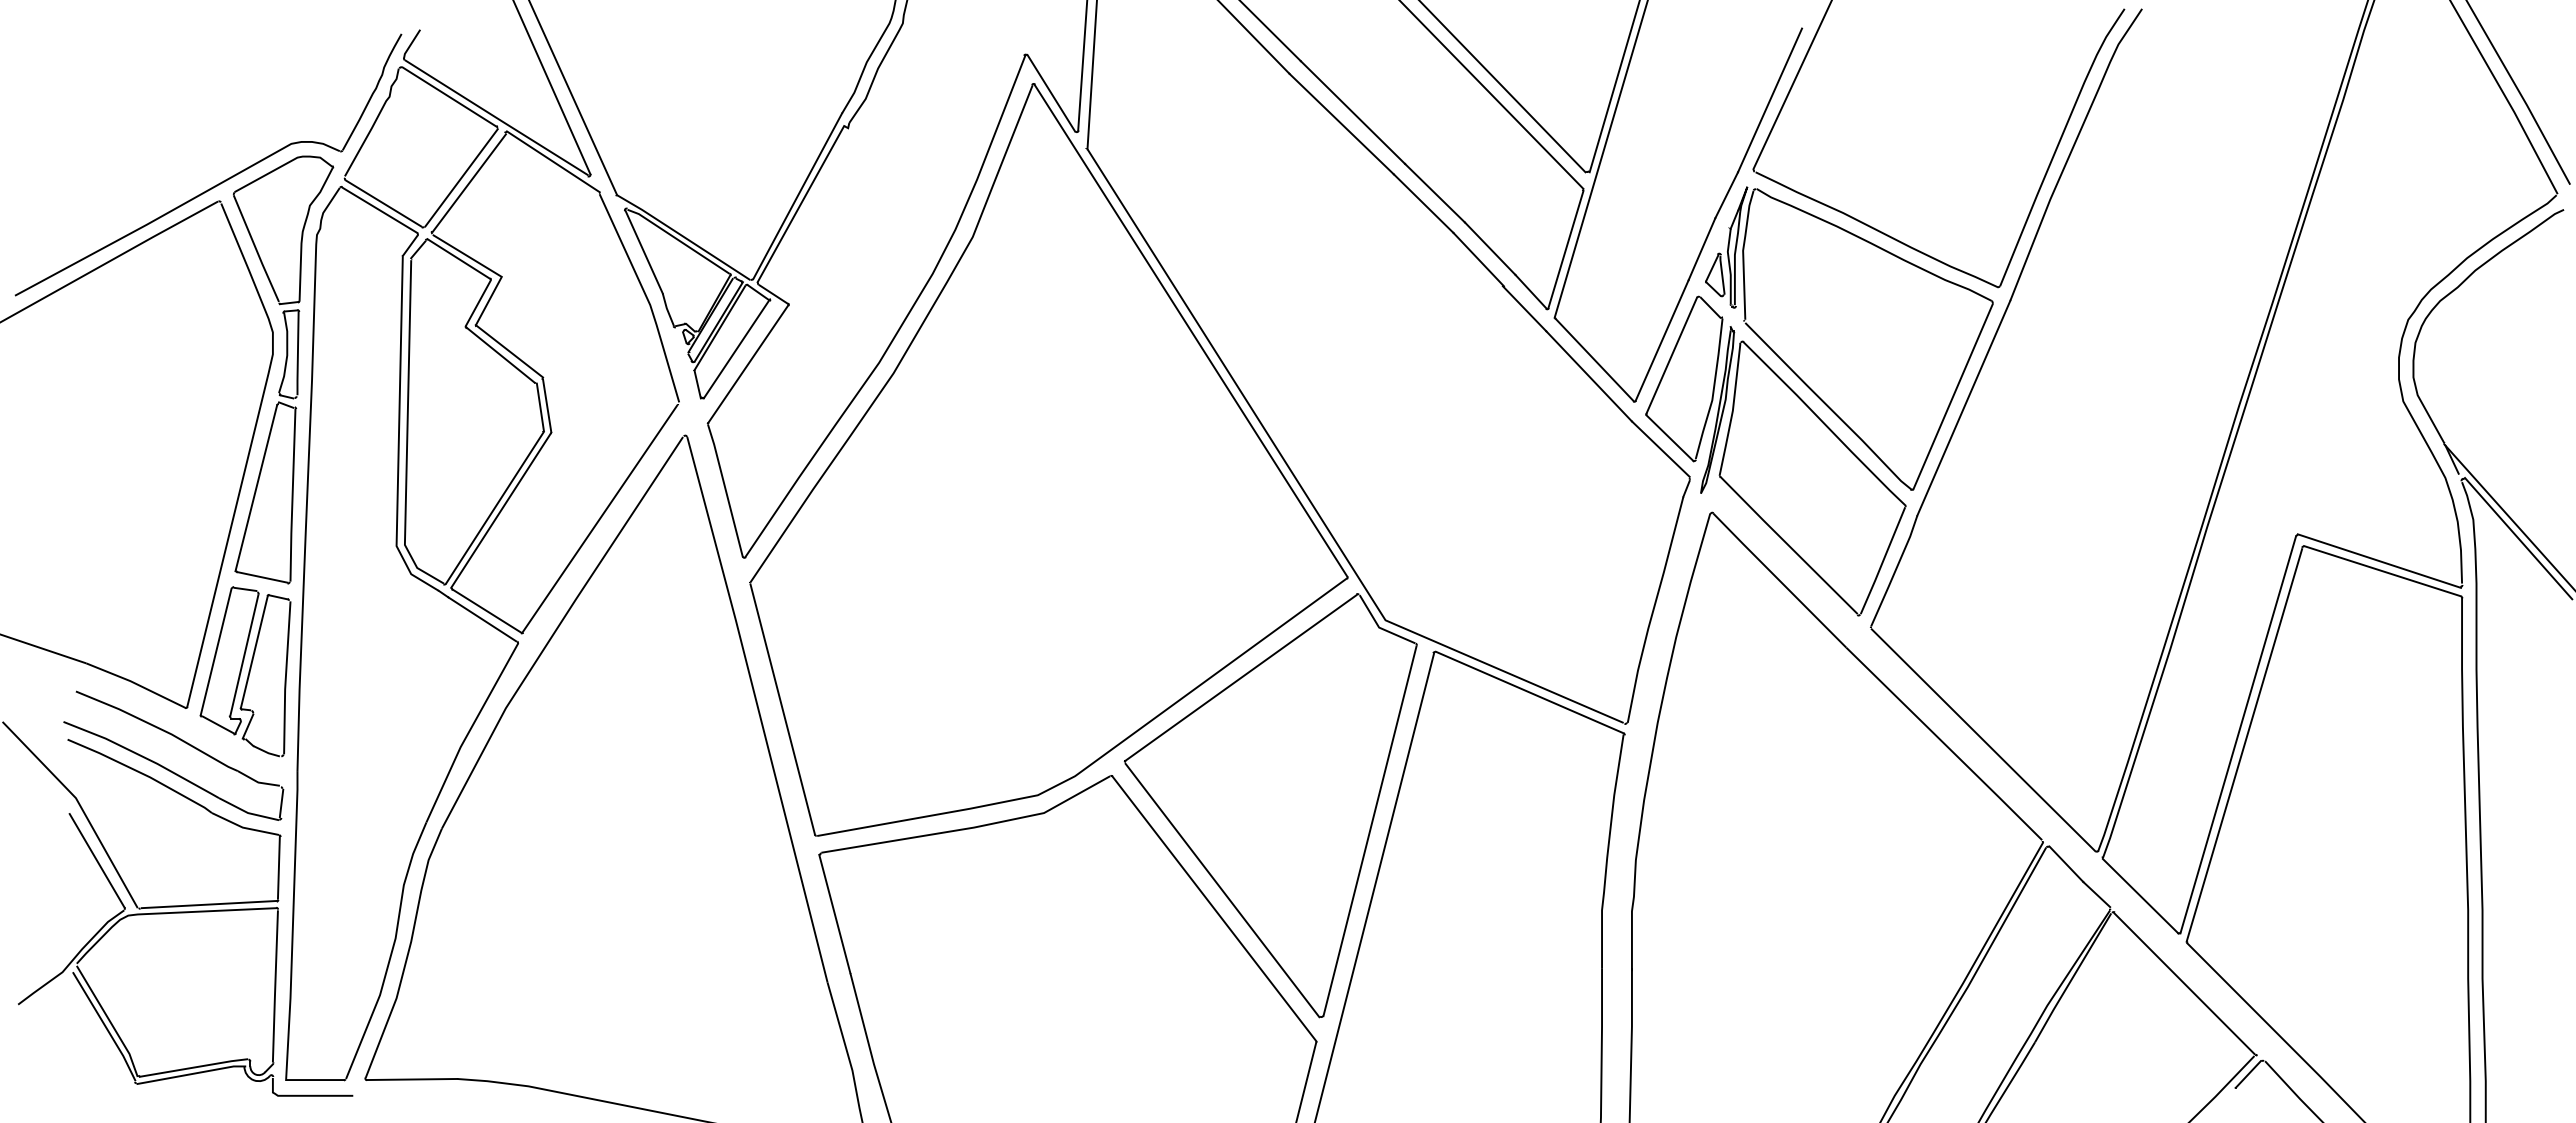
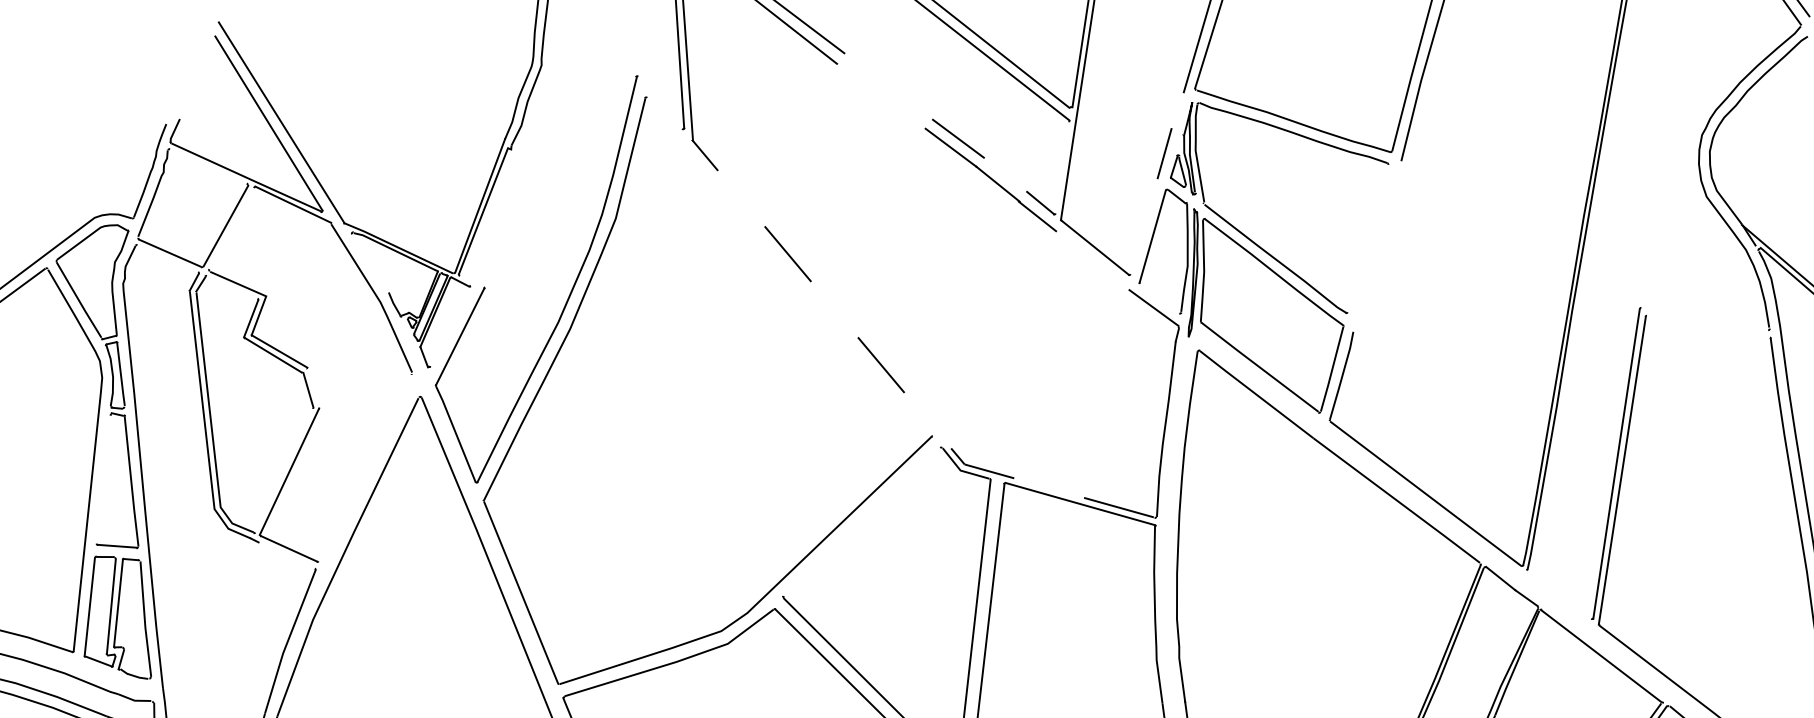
line: (1051, 93) -> (660, 102), removed
line: (448, 96) -> (207, 166), removed
line: (1352, 112) -> (888, 86), removed
line: (1341, 123) -> (881, 95), removed
line: (468, 182) -> (231, 228), removed
line: (1726, 195) -> (1177, 110), removed
line: (379, 209) -> (167, 258), removed
line: (1489, 248) -> (1004, 174), removed
line: (1565, 249) -> (1062, 167), removed
line: (643, 251) -> (370, 262), removed
line: (458, 259) -> (231, 287), removed
line: (773, 294) -> (472, 281), removed
line: (1190, 330) -> (788, 266), removed
line: (1661, 340) -> (1143, 226), removed
line: (735, 349) -> (449, 327), removed
line: (1588, 376) -> (1092, 260), removed
line: (1952, 396) -> (1367, 238), removed
line: (547, 405) -> (313, 388), removed
line: (1963, 407) -> (1377, 246), removed
line: (1669, 438) -> (1159, 299), removed
line: (256, 488) -> (103, 480), removed
line: (1305, 494) -> (891, 378), solid -> dashed
line: (494, 507) -> (284, 470), removed
line: (599, 518) -> (364, 467), removed
line: (2379, 560) -> (1704, 318), removed
line: (2382, 571) -> (1708, 326), removed
line: (482, 619) -> (286, 555), removed
line: (1240, 677) -> (861, 522), removed
line: (2140, 896) -> (1559, 595), removed

